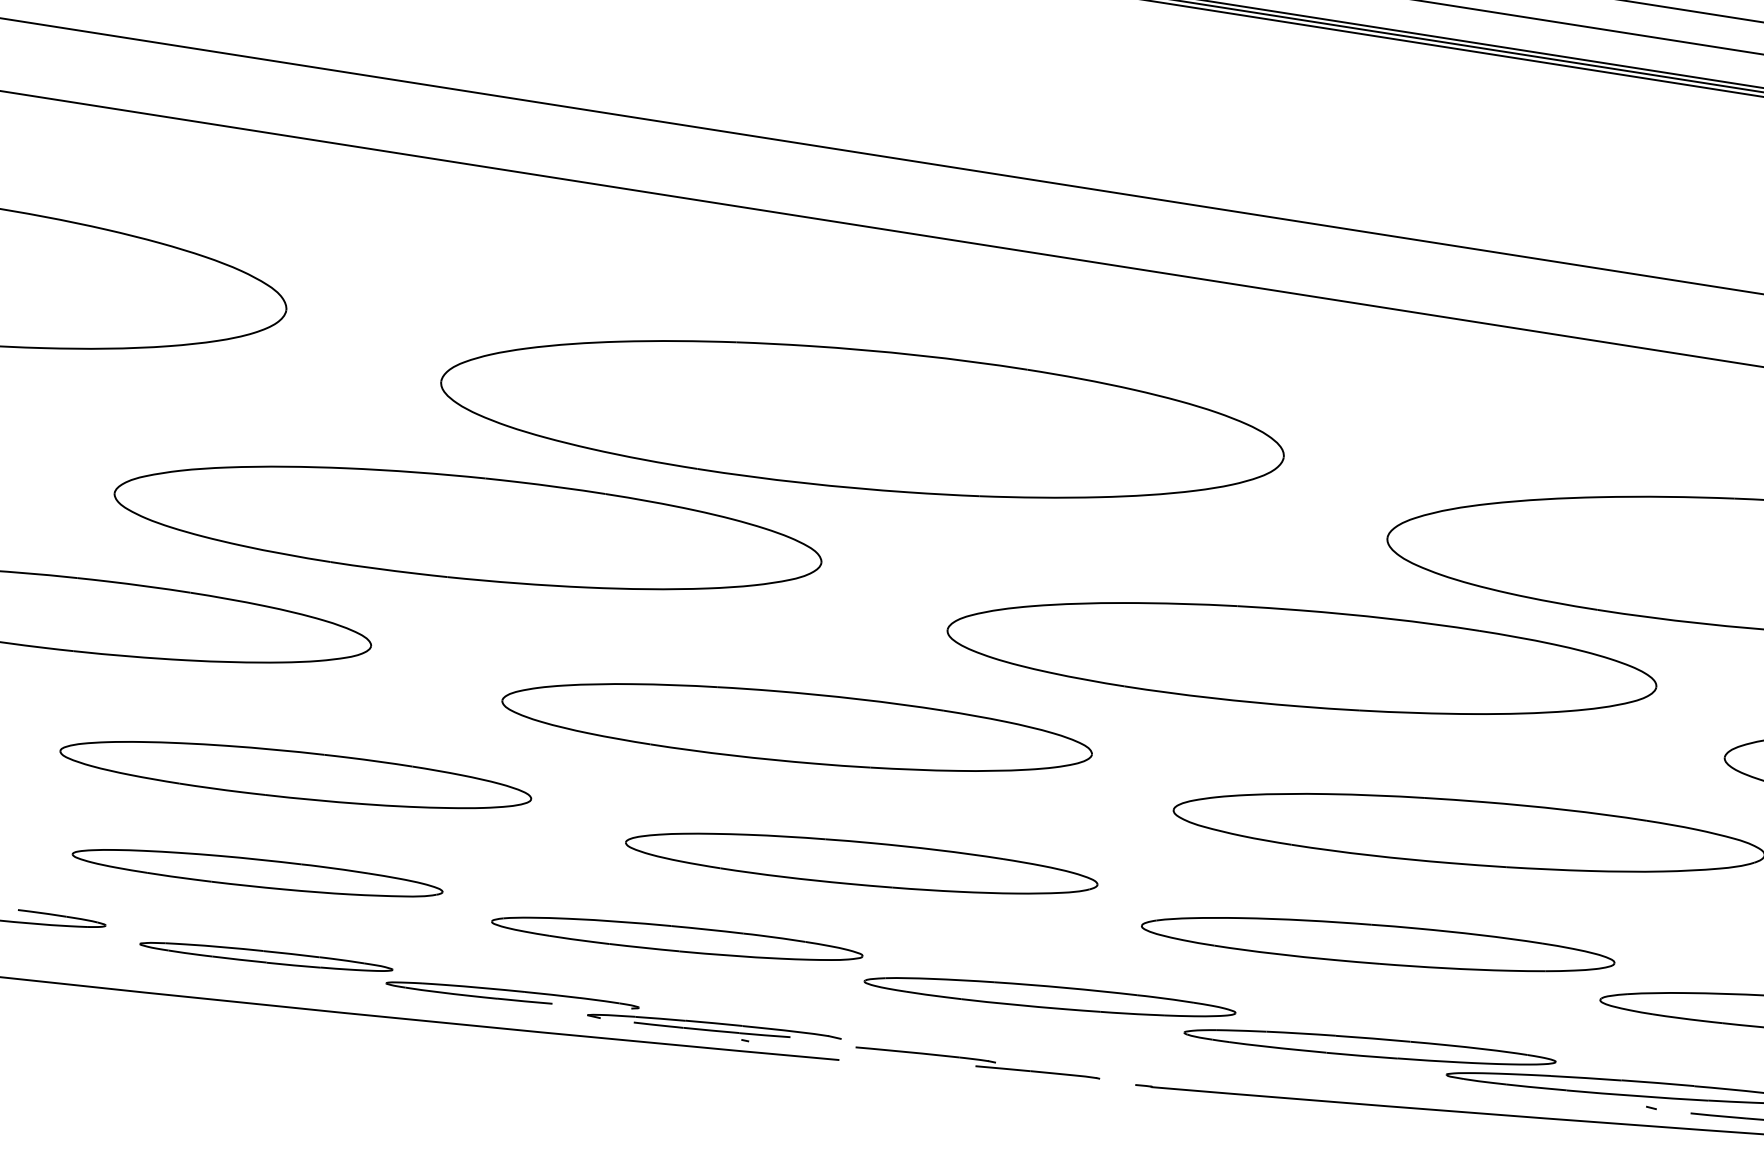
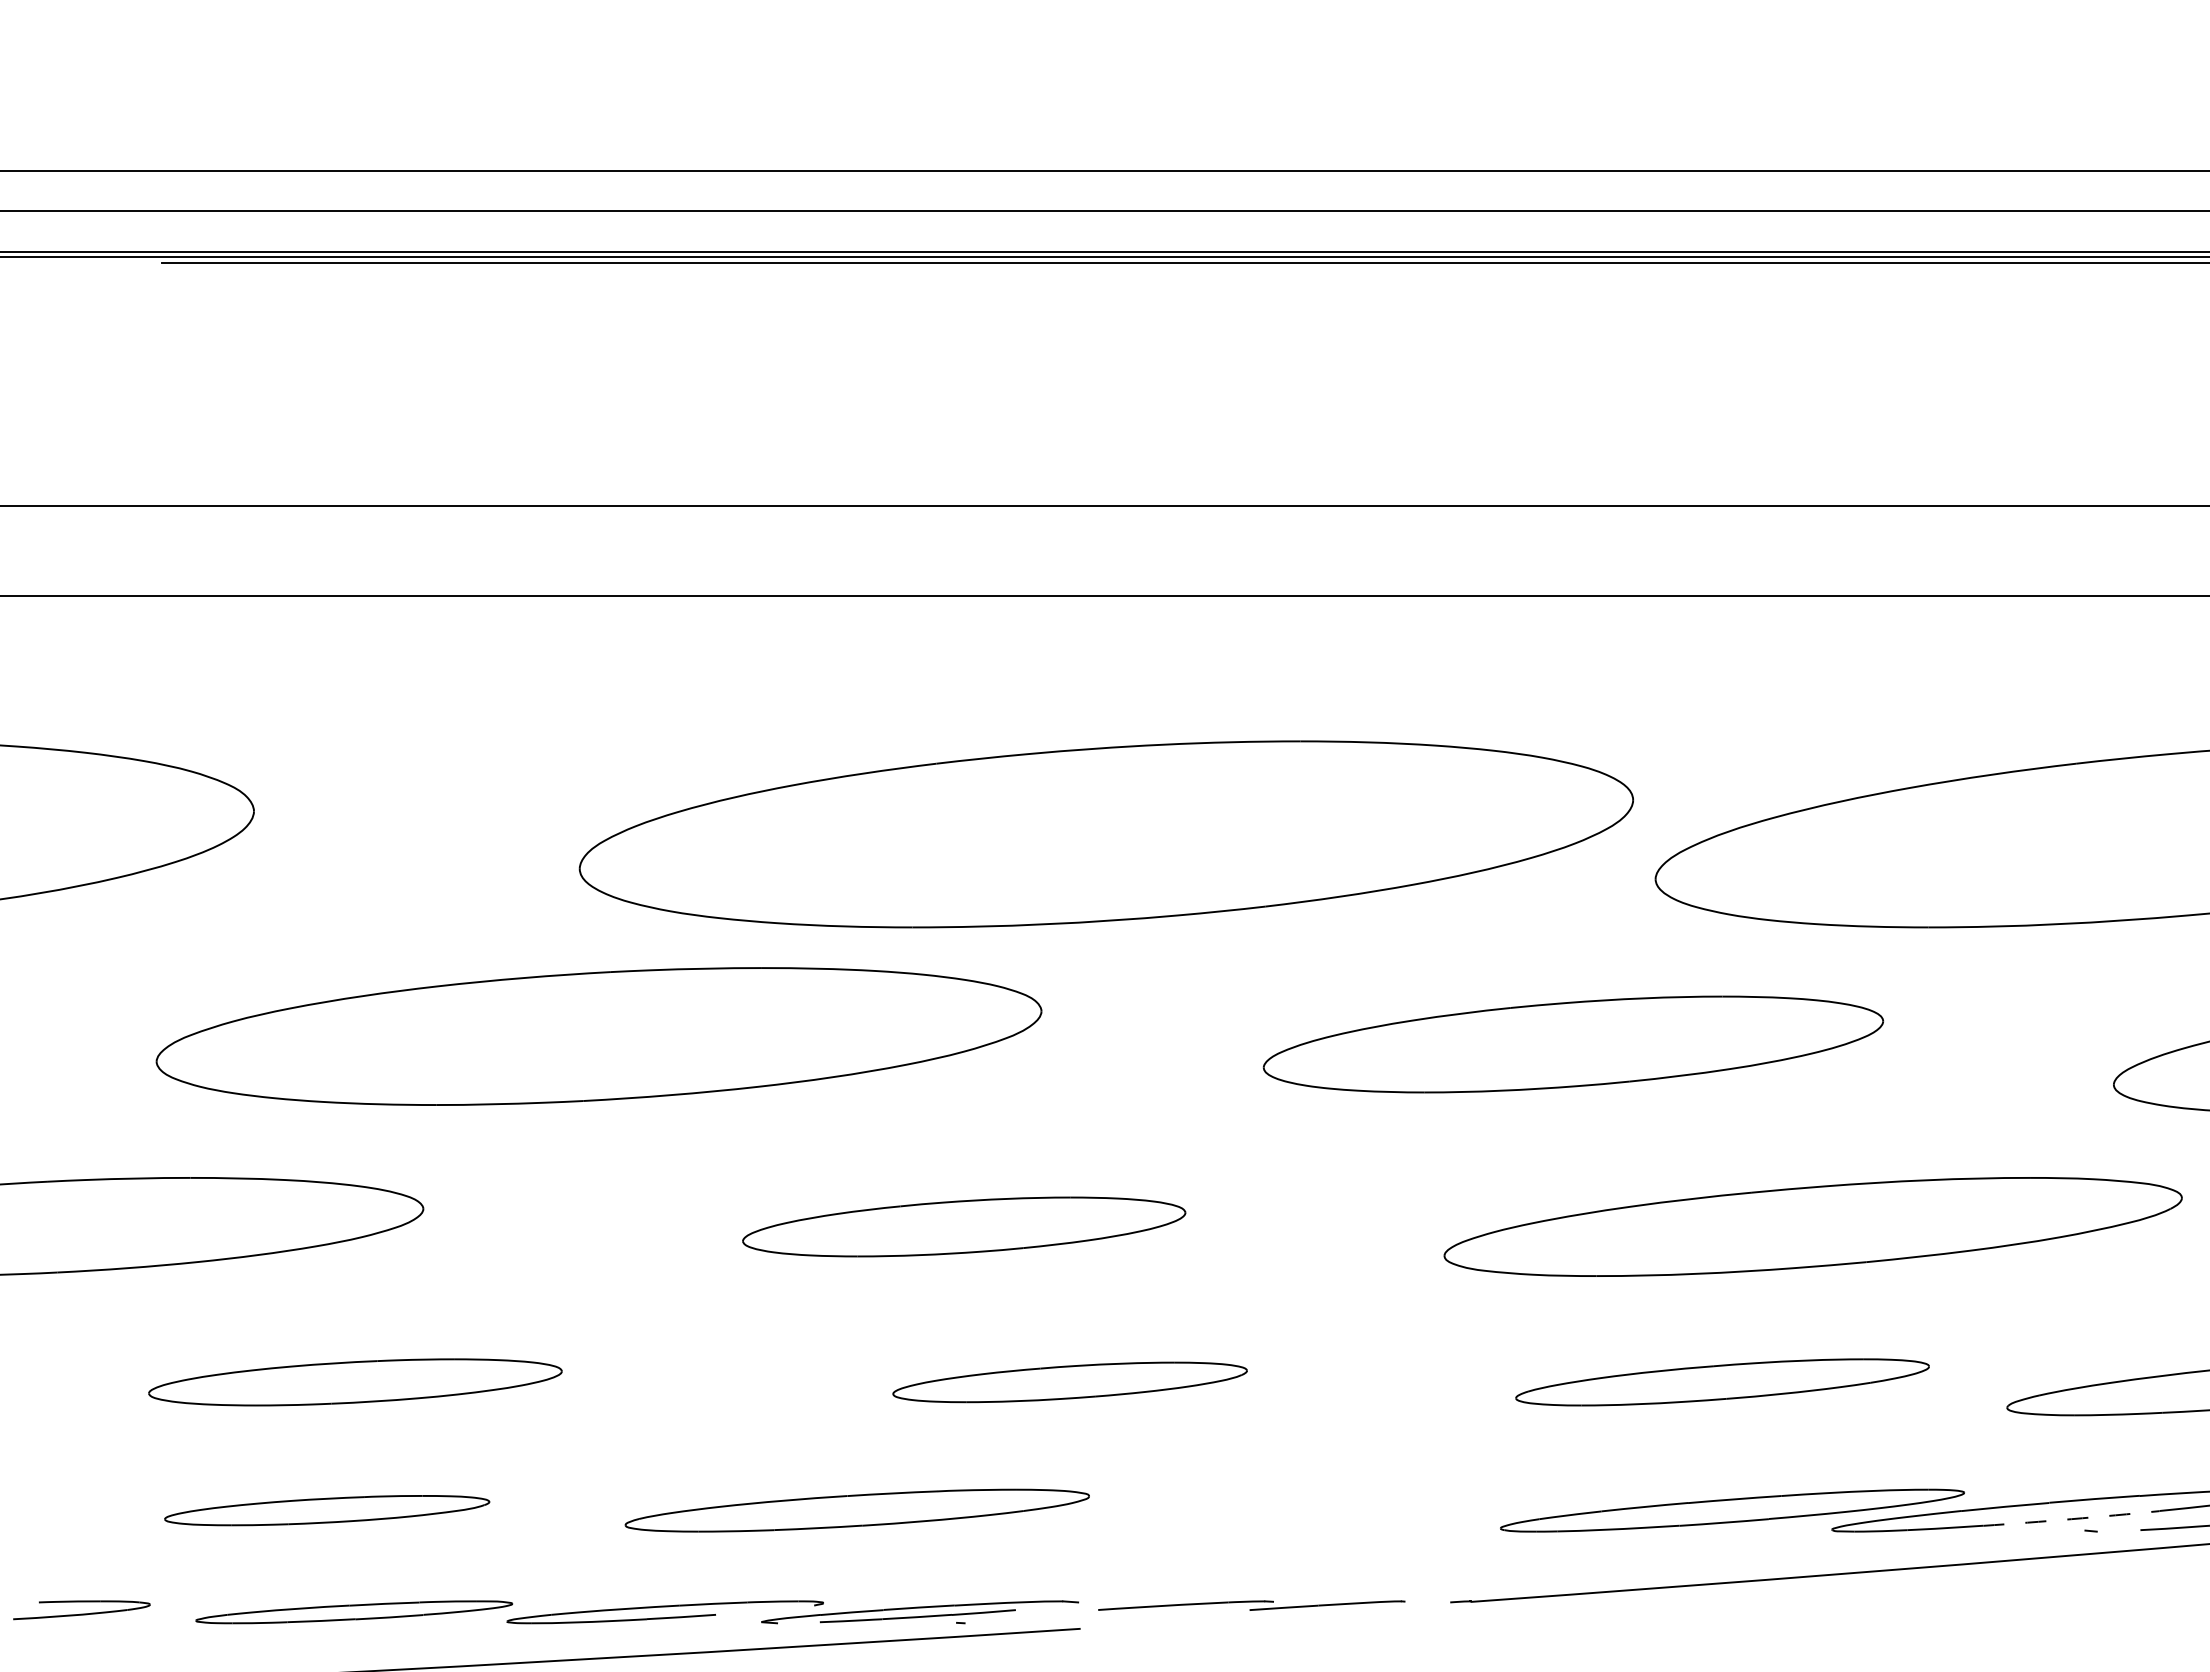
part: (861, 419) -> (1105, 834), moved
part: (467, 527) -> (598, 1036), moved
part: (1302, 658) -> (1573, 1044), size x0.7
part: (796, 727) -> (963, 1226), size x0.6
part: (295, 775) -> (355, 1382), size x0.7
part: (861, 863) -> (1069, 1382), size x0.6
part: (257, 872) -> (326, 1510), size x0.7
part: (1378, 944) -> (1722, 1382), size x0.7
part: (1049, 996) -> (1327, 1510), removed
arc: (1637, 1096) -> (2071, 1519), solid -> dashed

